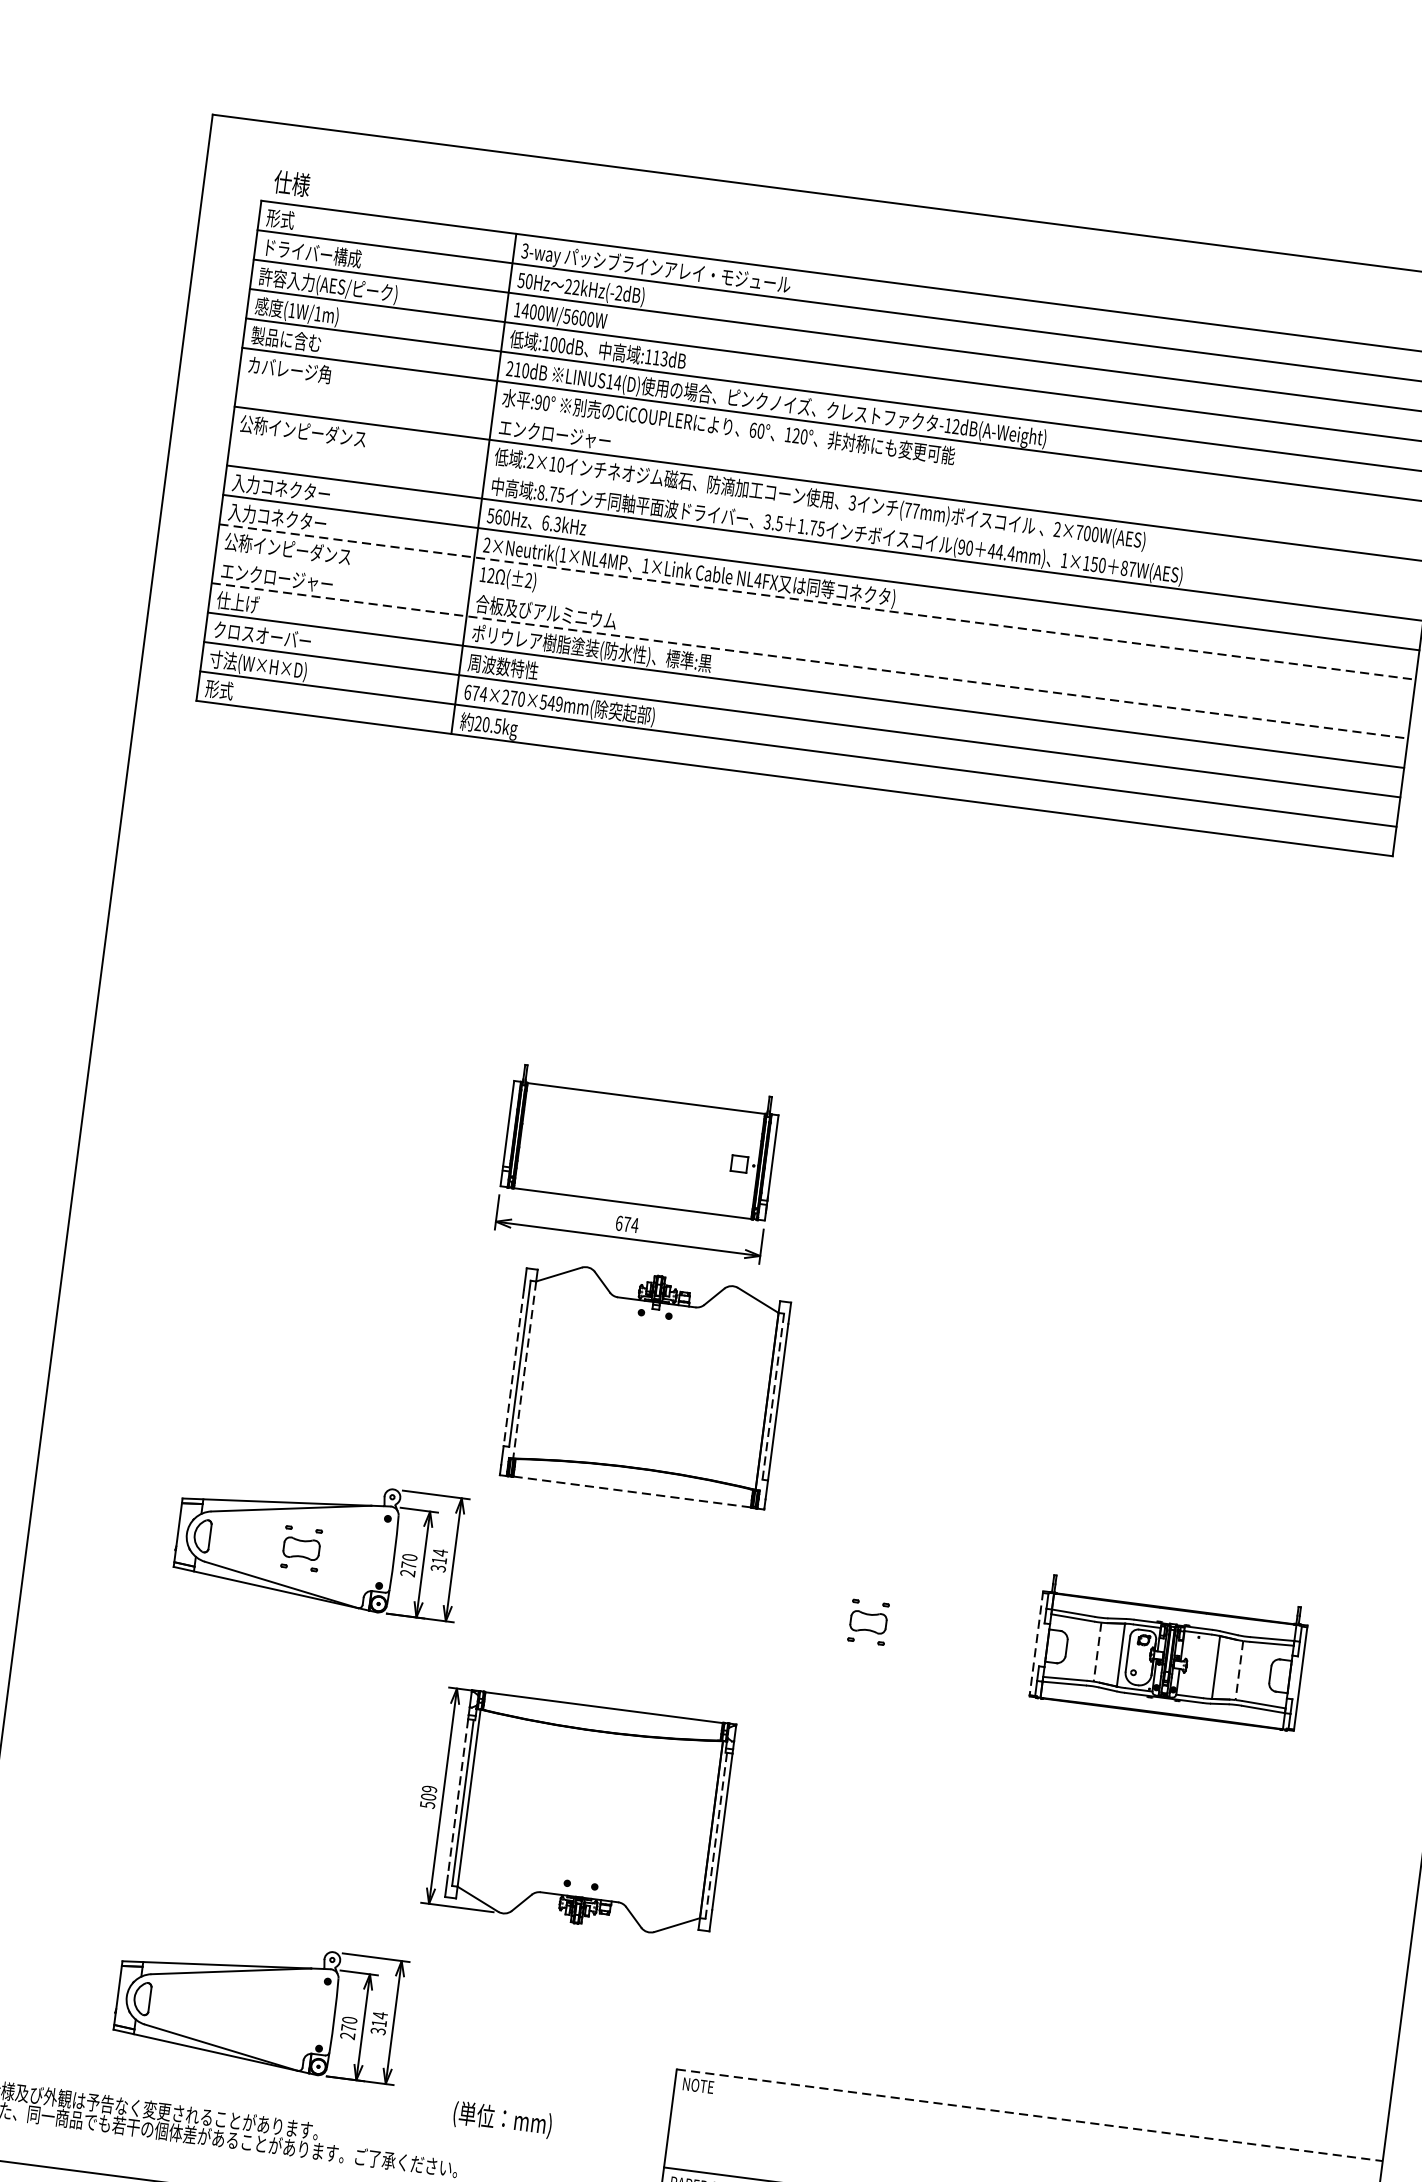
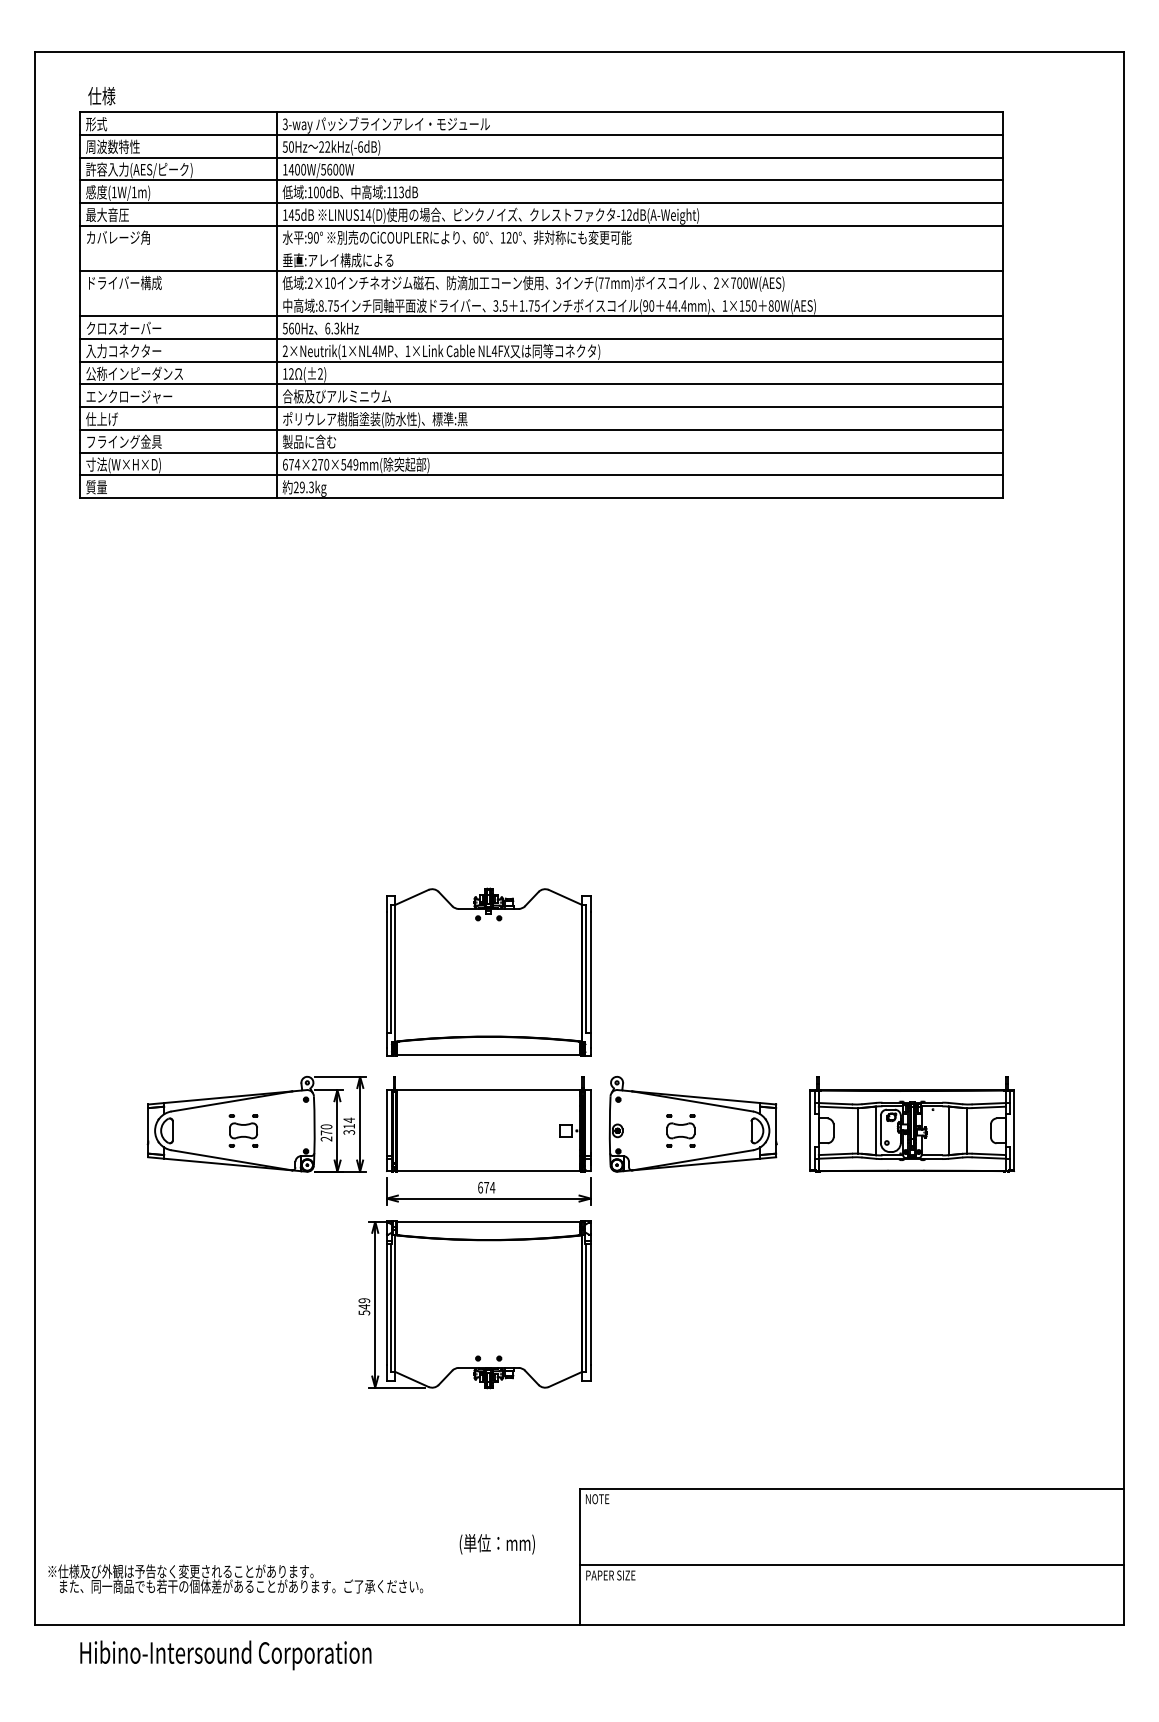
text: (311, 252) -> (123, 146), ドライバー構成 -> 周波数特性
text: (618, 292) -> (360, 146), 22kHz(-2dB) -> 22kHz(-6dB)
text: (286, 338) -> (112, 214), 製品に含む -> 最大音圧
text: (516, 368) -> (290, 214), 210dB -> 145dB
text: (303, 430) -> (134, 282), 公称インピーダンス -> ドライバー構成
text: (571, 436) -> (338, 260), エンクロージャー -> 垂直:アレイ構成による
text: (274, 487) -> (118, 328), 入力コネクター -> クロスオーバー
text: (1131, 568) -> (776, 305), 87W(AES) -> 80W(AES)
line: (818, 601) -> (542, 361), dashed -> solid
line: (813, 631) -> (541, 384), added
text: (263, 635) -> (124, 441), クロスオーバー -> フライング金具
line: (810, 661) -> (542, 407), dashed -> solid
text: (503, 666) -> (309, 441), 周波数特性 -> 製品に含む
text: (219, 690) -> (96, 487), 形式 -> 質量
text: (491, 725) -> (306, 487), 20.5kg -> 29.3kg
part: (637, 1163) -> (488, 1140), moved
line: (513, 1368) -> (386, 973), dashed -> solid
line: (525, 1370) -> (395, 973), dashed -> solid
line: (773, 1395) -> (586, 968), dashed -> solid
line: (631, 1492) -> (488, 1055), dashed -> solid
part: (884, 1616) -> (692, 1124), added
line: (1036, 1644) -> (810, 1131), dashed -> solid
line: (1097, 1651) -> (857, 1130), dashed -> solid
line: (1240, 1670) -> (967, 1130), dashed -> solid
text: (428, 1796) -> (364, 1306), 509 -> 549
line: (457, 1797) -> (386, 1304), dashed -> solid
line: (716, 1835) -> (586, 1307), dashed -> solid
part: (259, 2005) -> (256, 1481), removed
line: (1030, 2114) -> (852, 1488), dashed -> solid
text: (501, 2119) -> (496, 1544), moved

